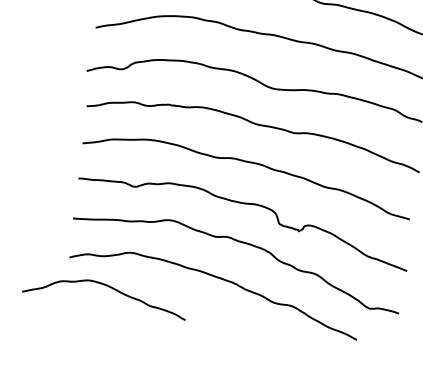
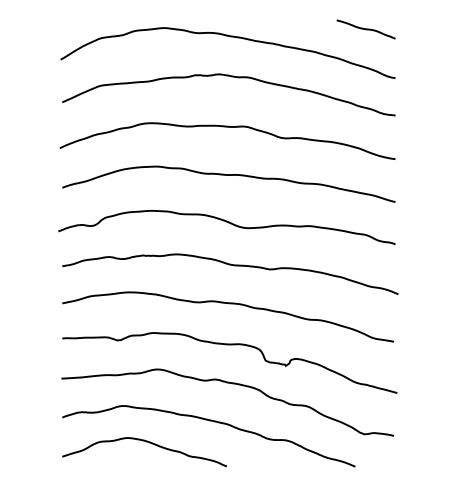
curve: (107, 287) -> (146, 442), moved

